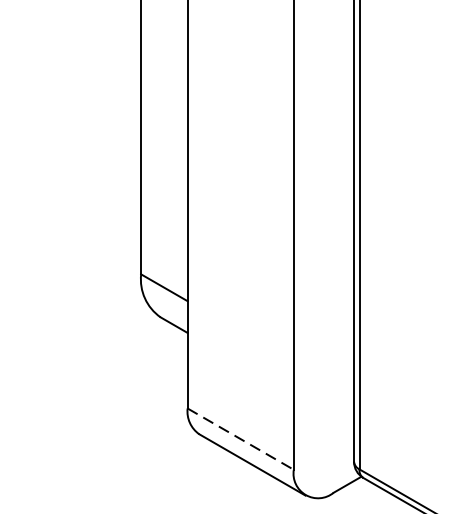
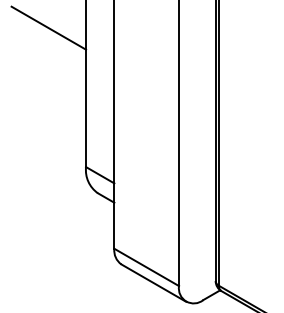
line: (79, 45) -> (48, 27), added
line: (242, 439) -> (147, 267), dashed -> solid

